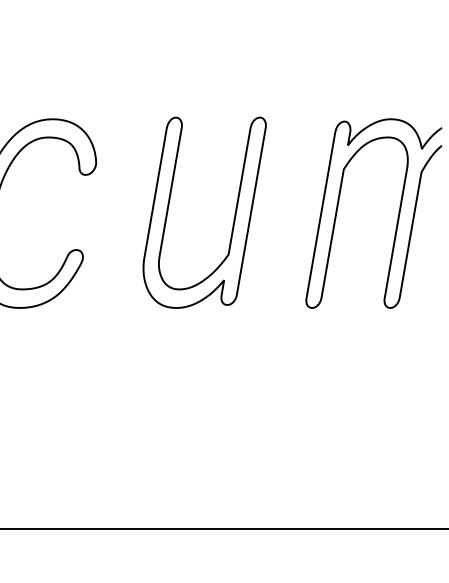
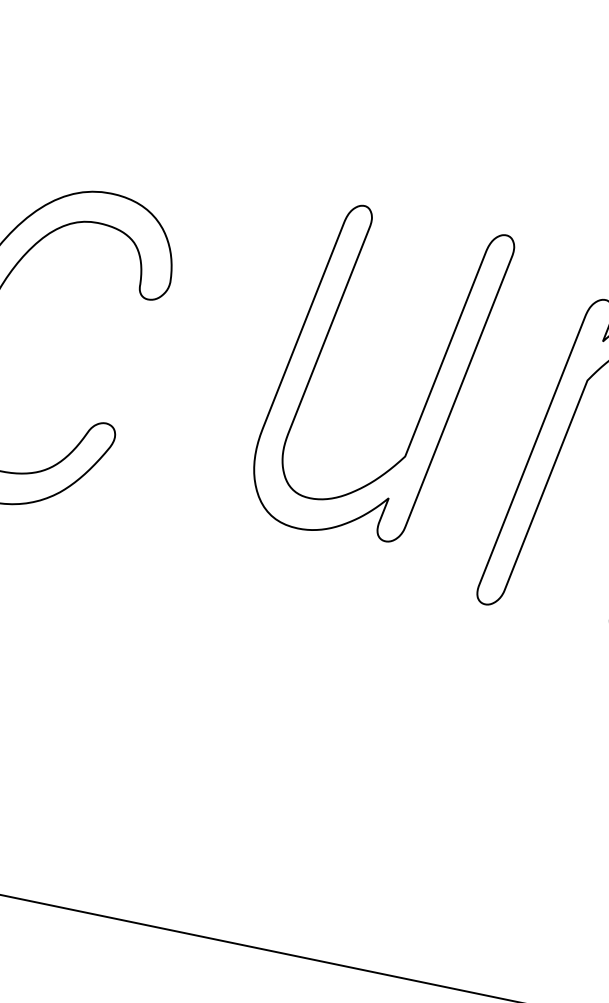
part: (233, 219) -> (425, 398), moved

